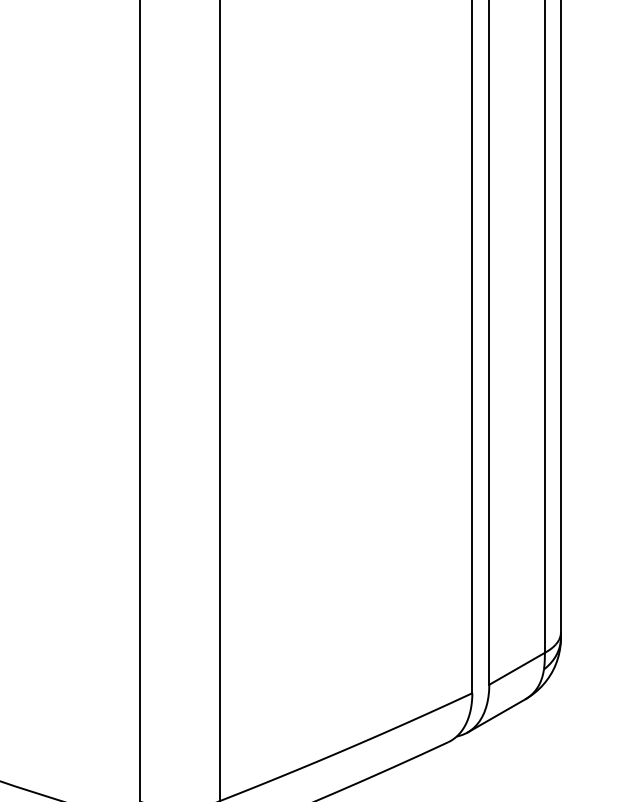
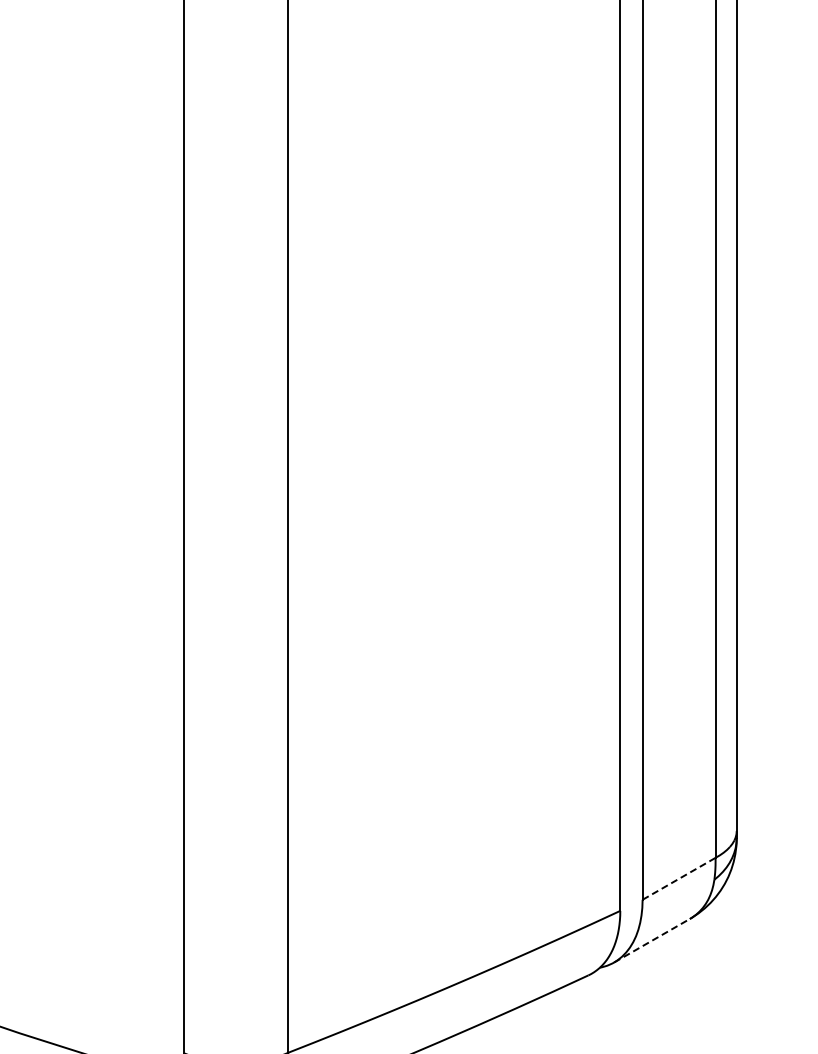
line: (517, 668) -> (679, 878), solid -> dashed
line: (496, 715) -> (652, 940), solid -> dashed

